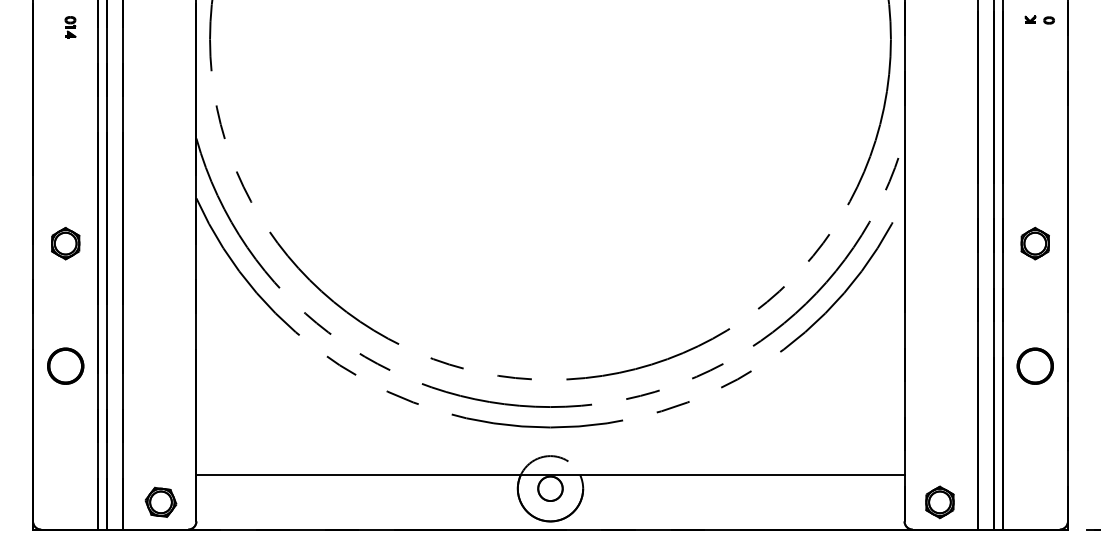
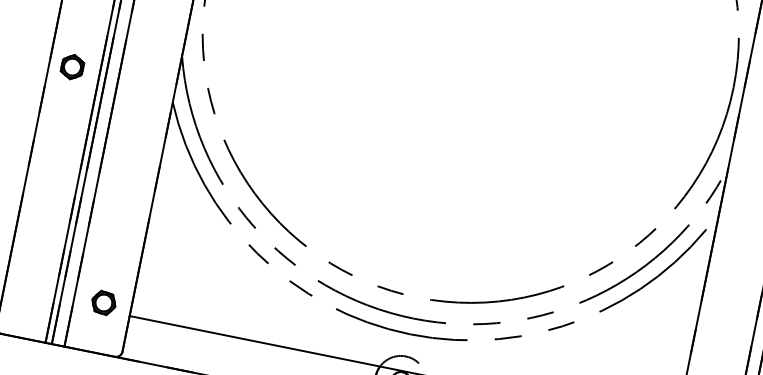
part: (65, 243) -> (72, 66), moved
part: (65, 365) -> (45, 211), removed
part: (160, 501) -> (103, 302), moved

